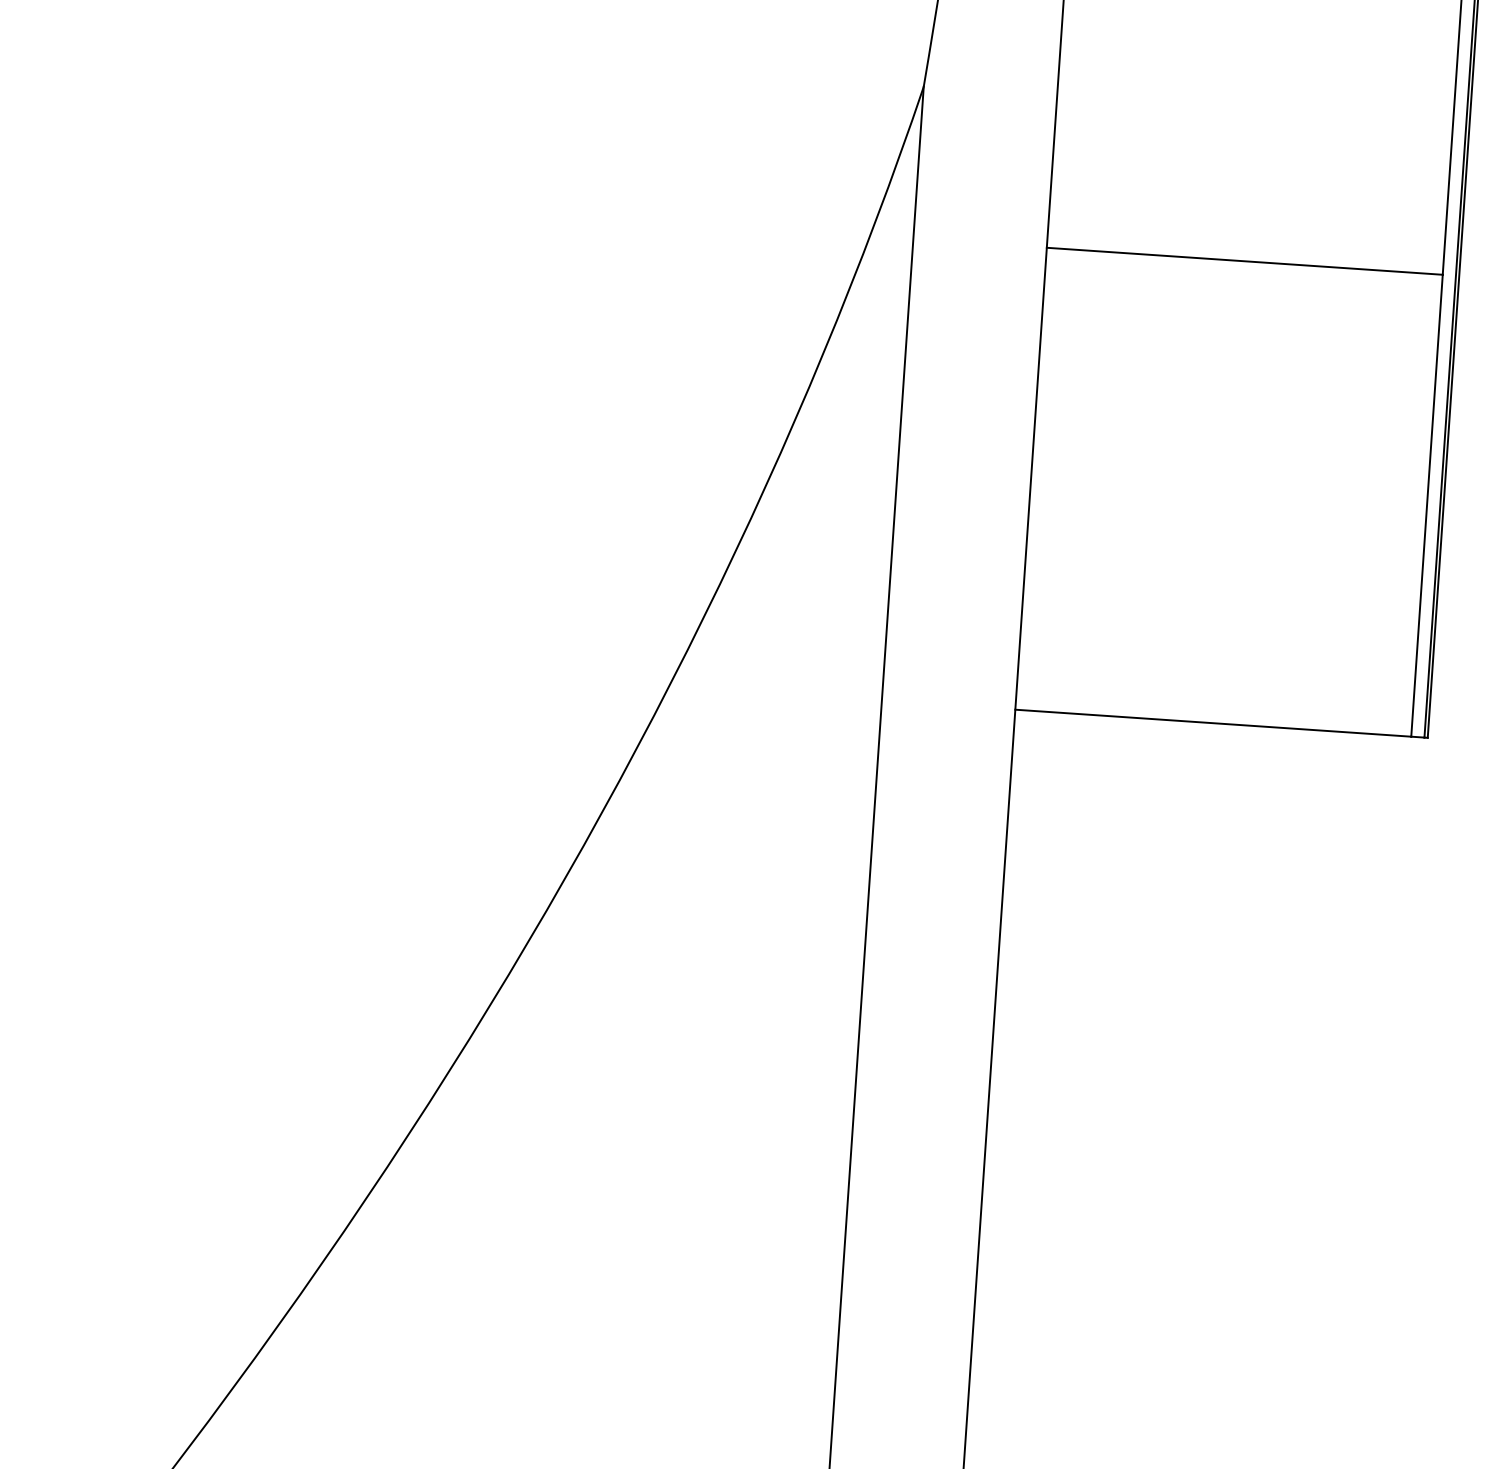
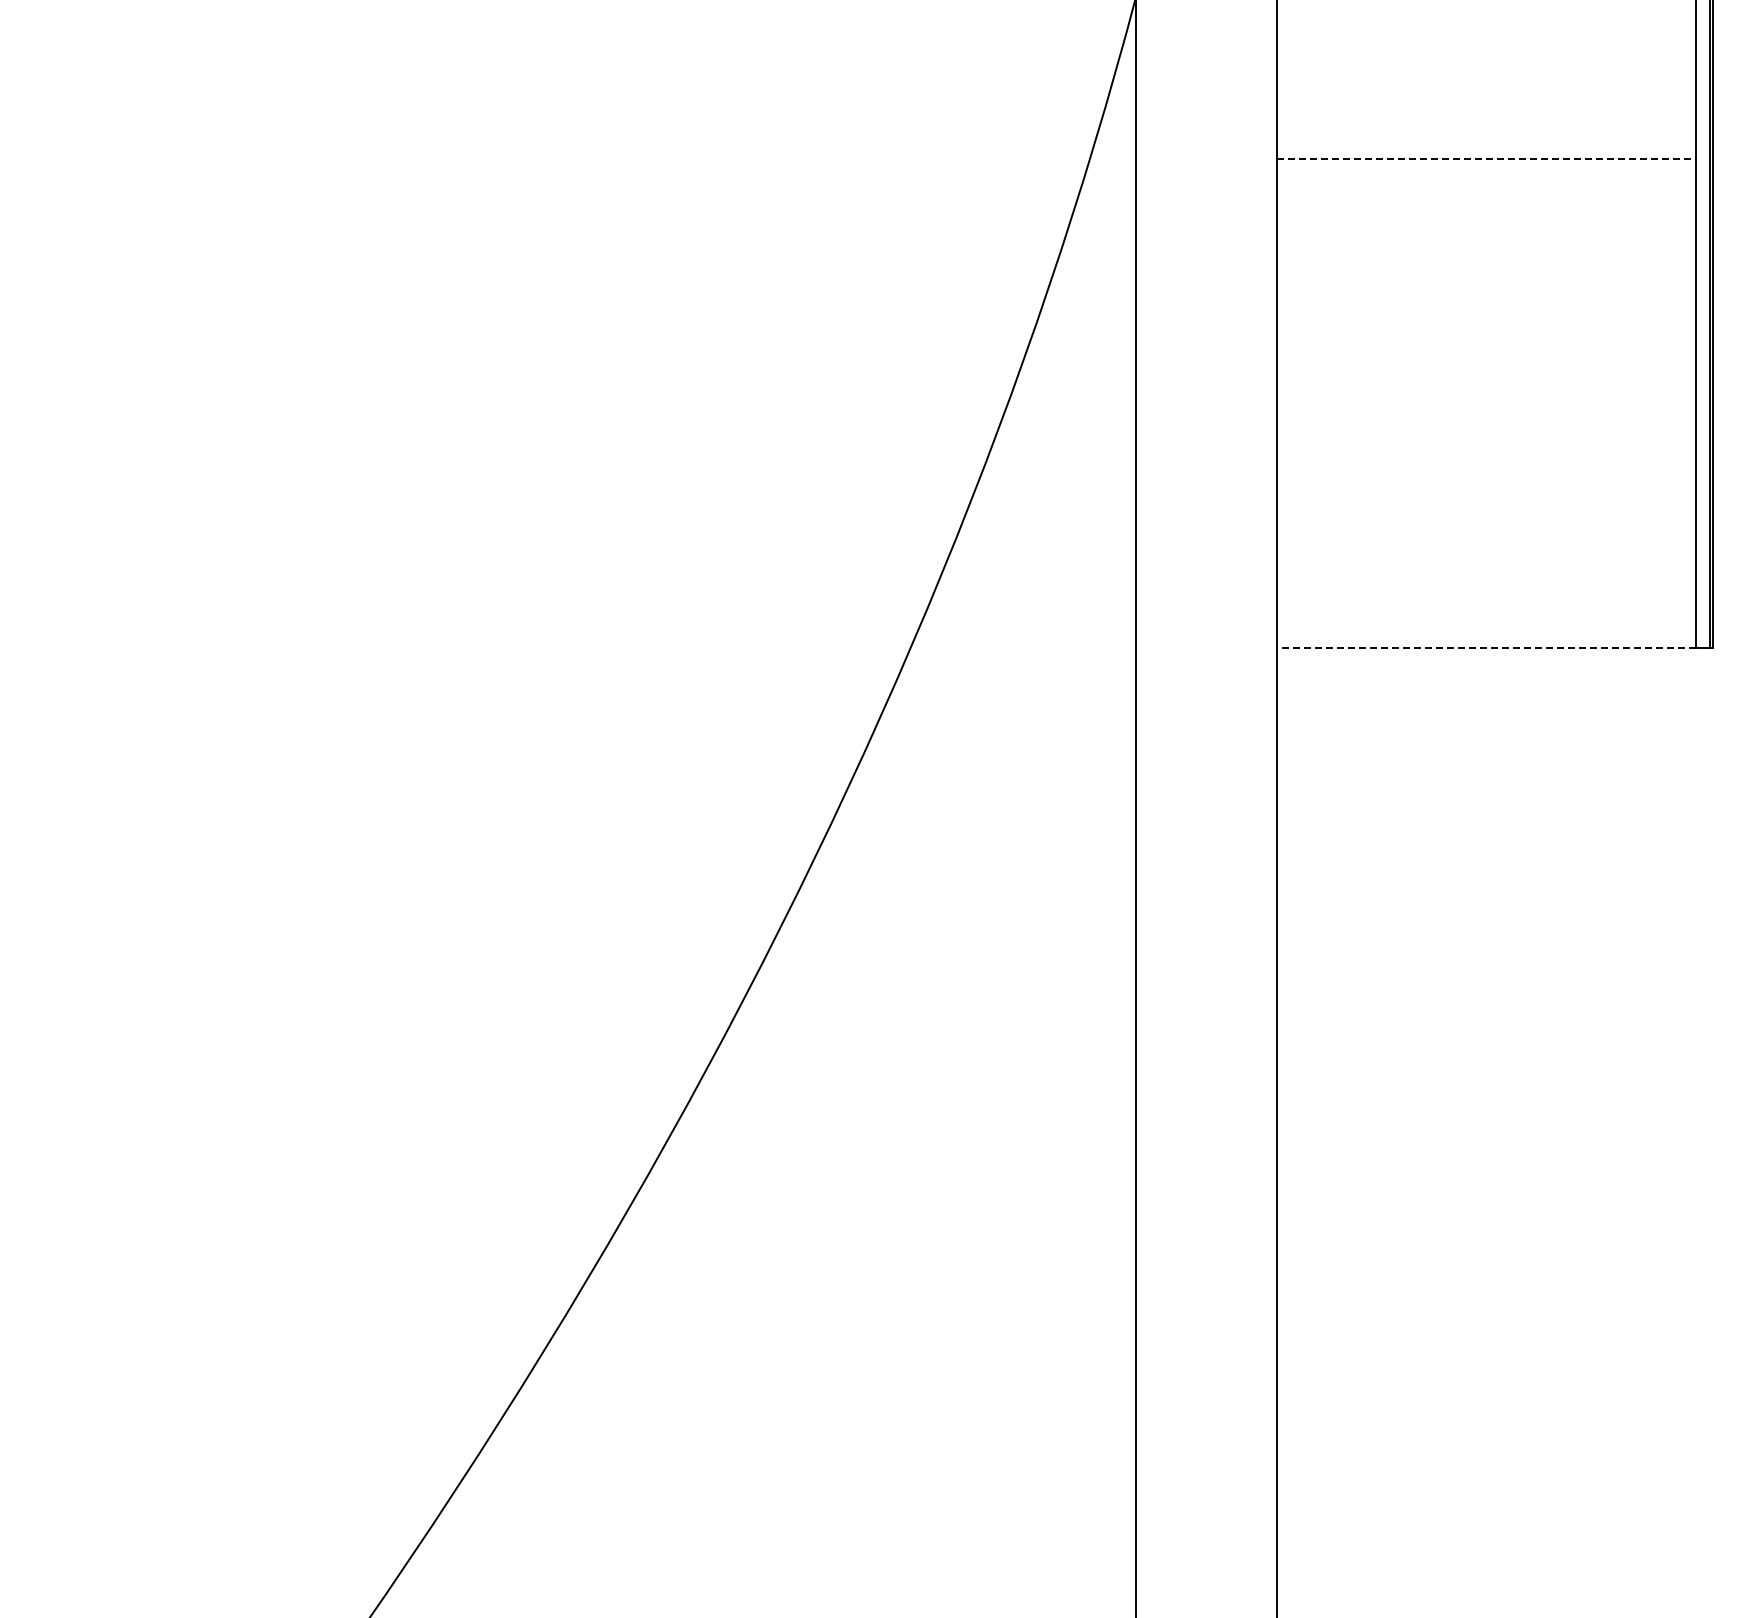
line: (1244, 261) -> (1486, 159), solid -> dashed
line: (1213, 723) -> (1486, 648), solid -> dashed

